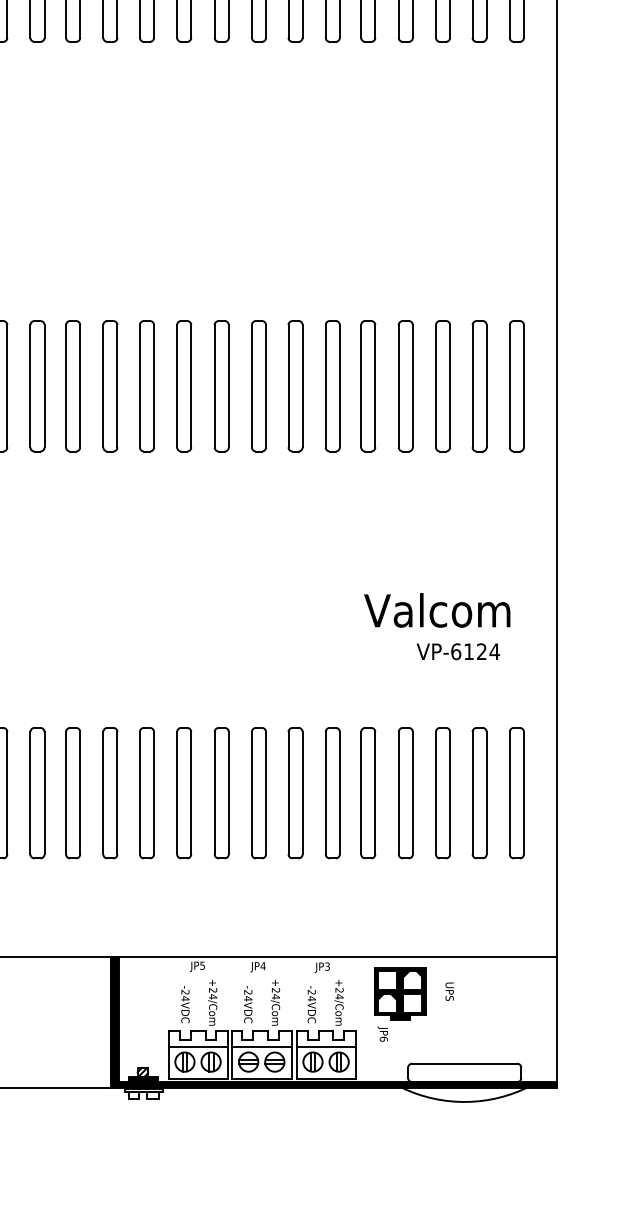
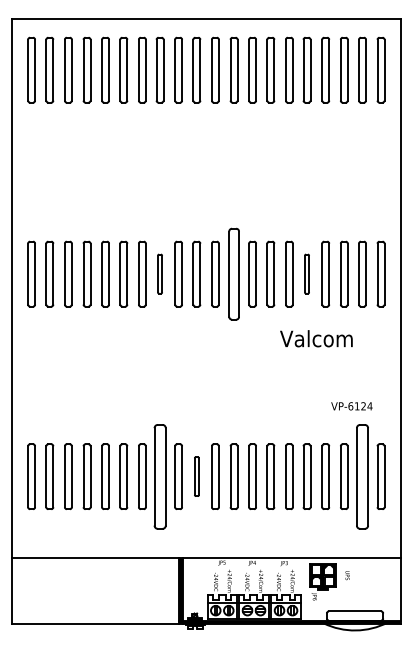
part: (71, 384) -> (159, 273), size x0.6
part: (220, 384) -> (233, 273), size x1.4
part: (367, 384) -> (306, 273), size x0.6
text: (437, 609) -> (316, 338), moved
part: (71, 792) -> (159, 476), size x1.6
part: (146, 792) -> (196, 476), size x0.6
part: (479, 792) -> (362, 476), size x1.6

